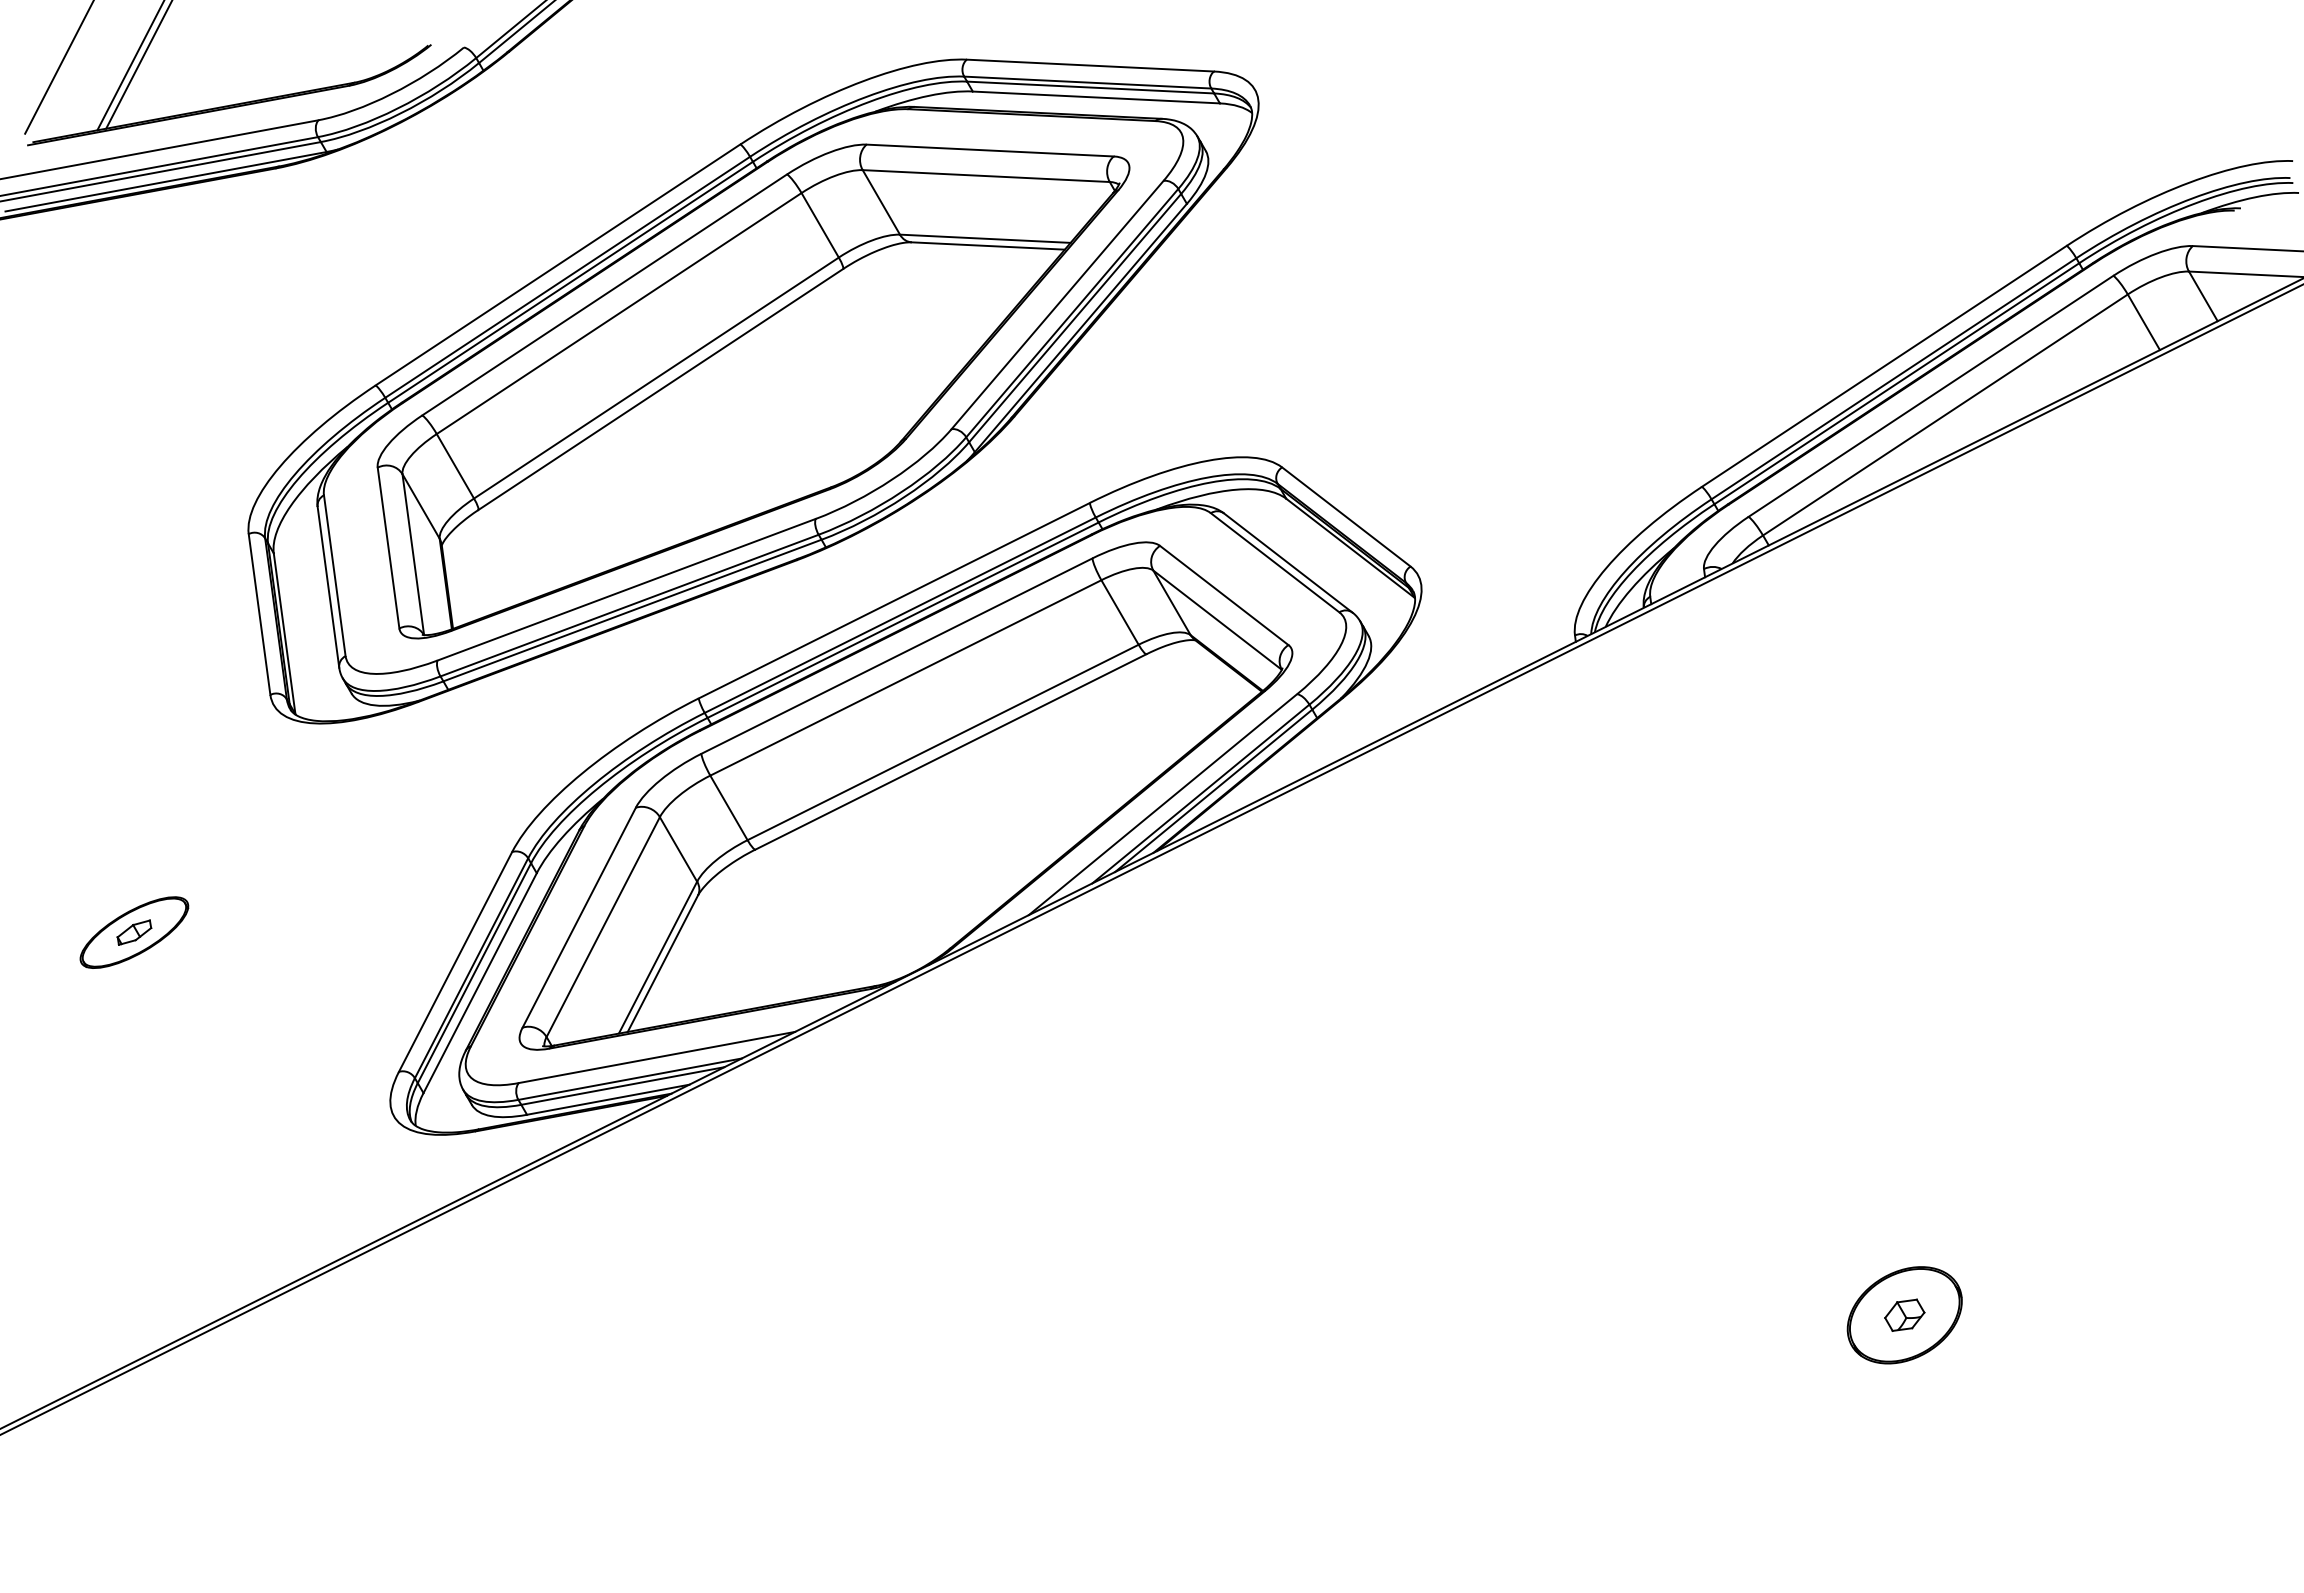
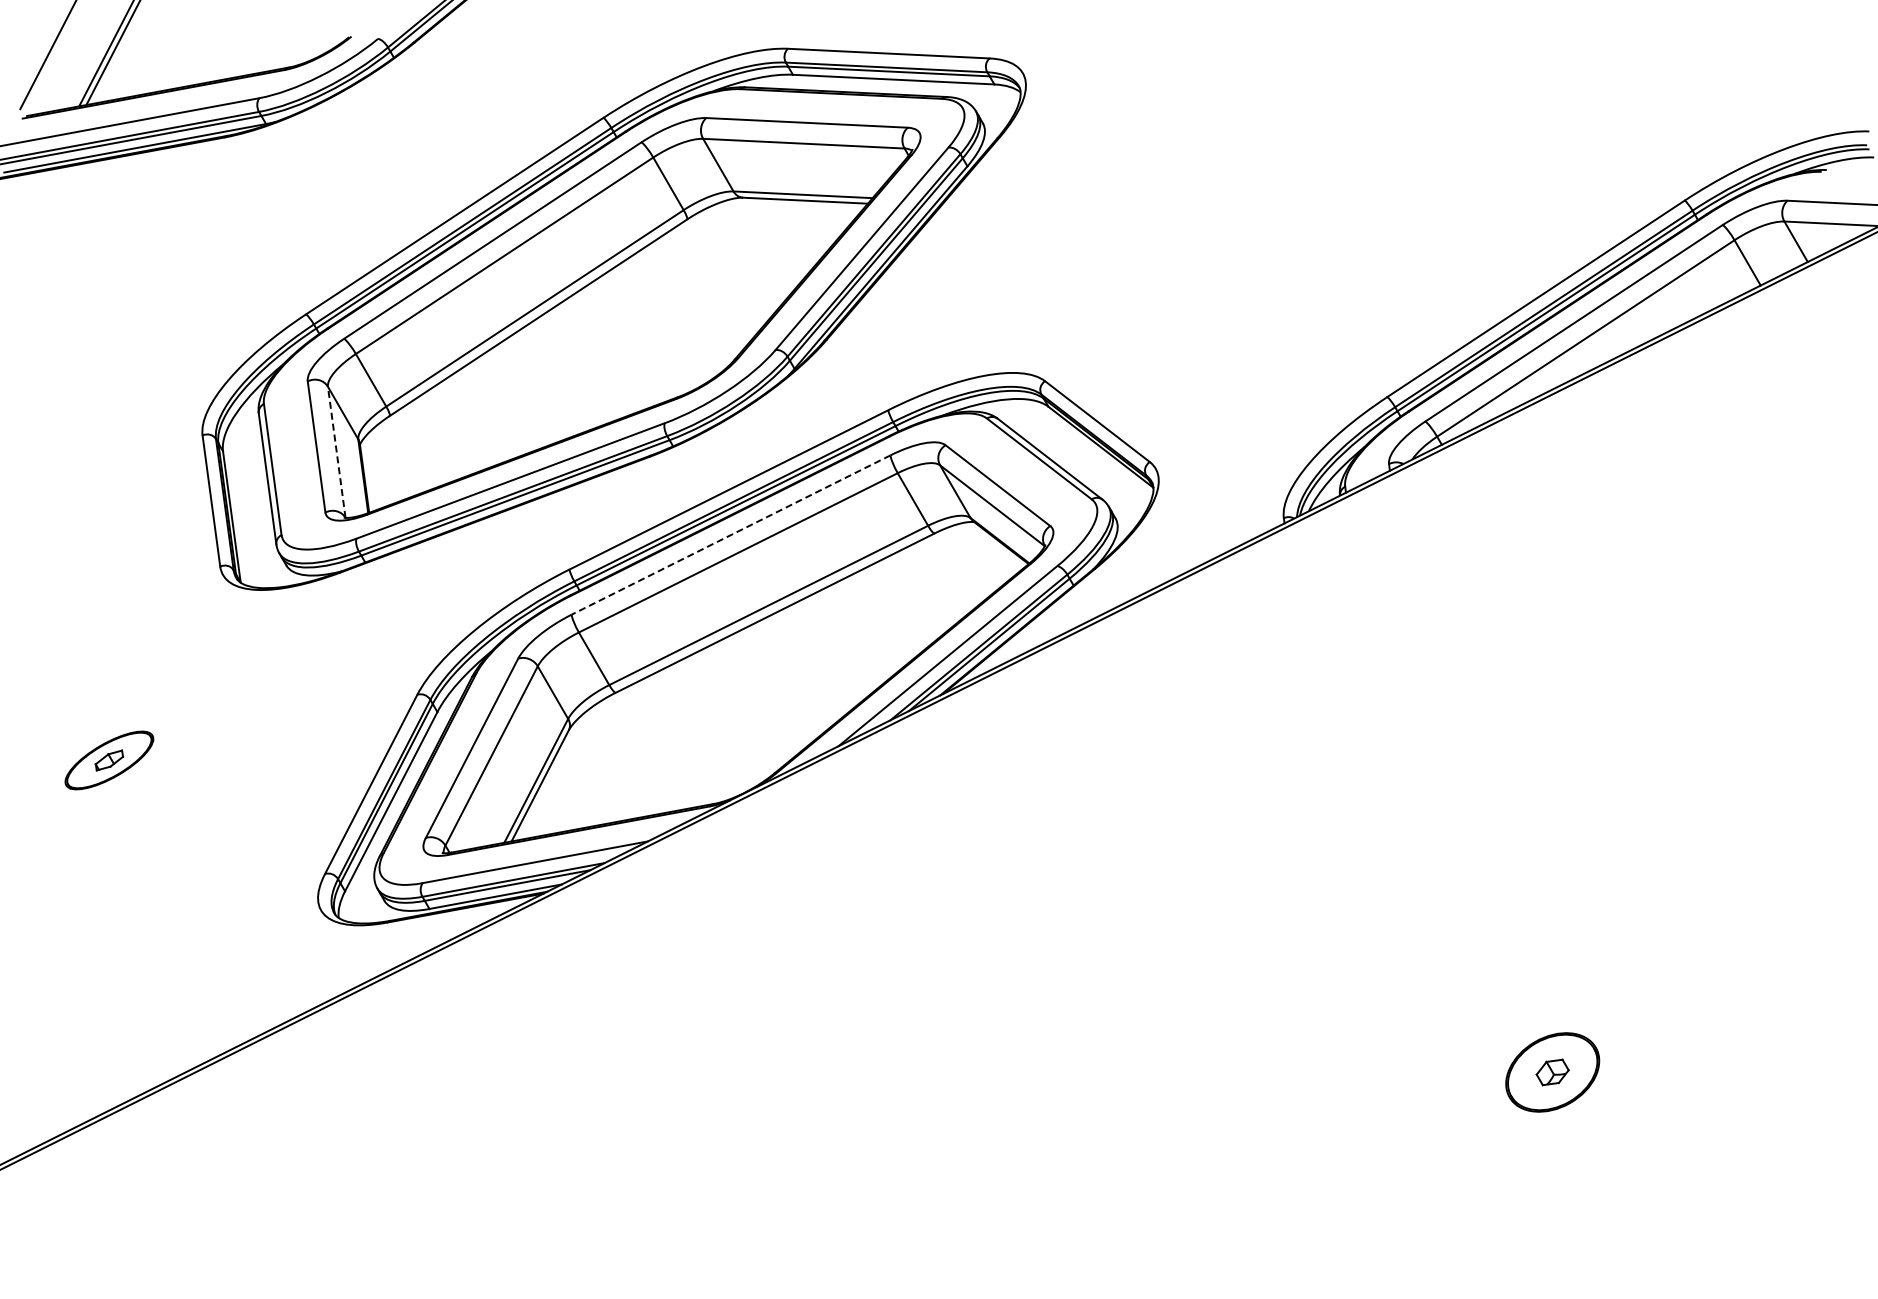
line: (412, 553) -> (336, 451), solid -> dashed
line: (896, 656) -> (730, 535), solid -> dashed

